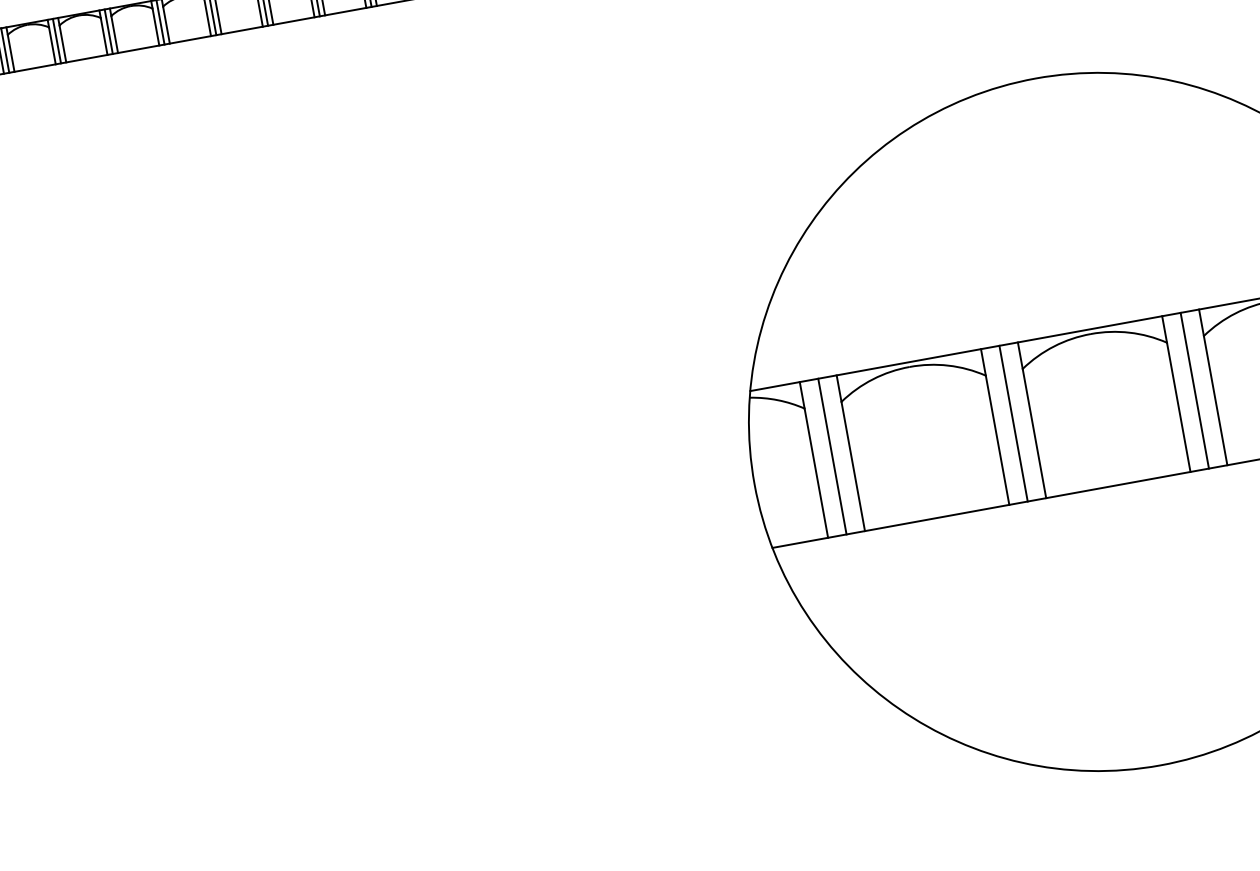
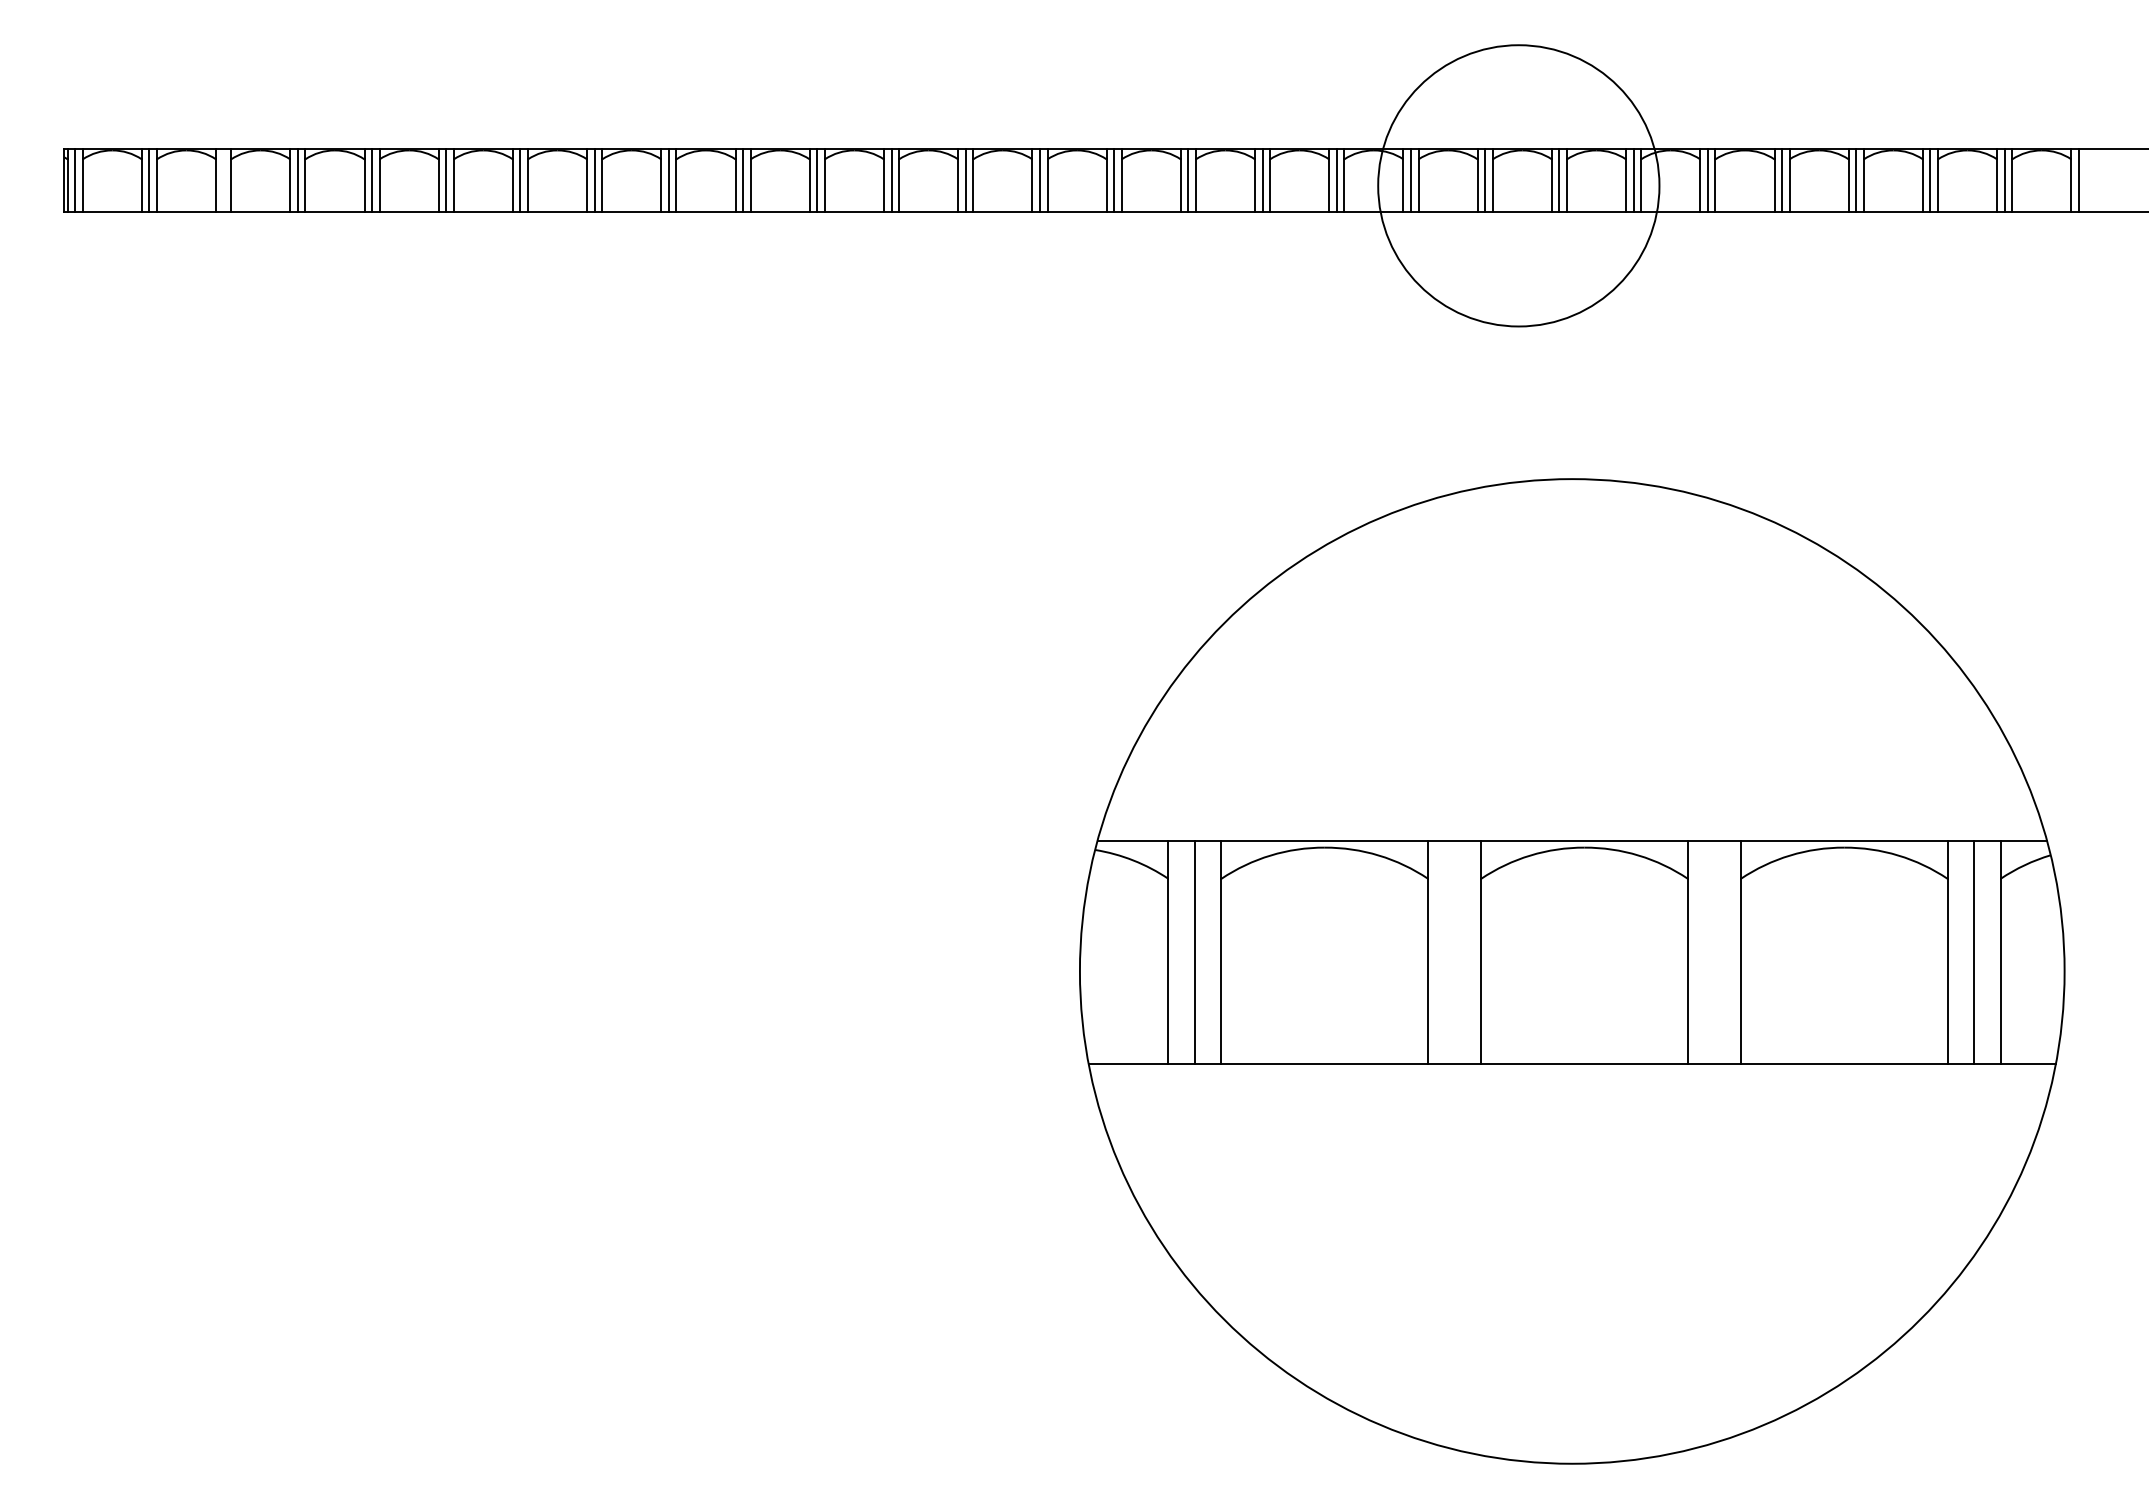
line: (56, 41) -> (223, 180), removed
line: (1194, 390) -> (1714, 952), removed
line: (1013, 423) -> (1454, 952), removed

